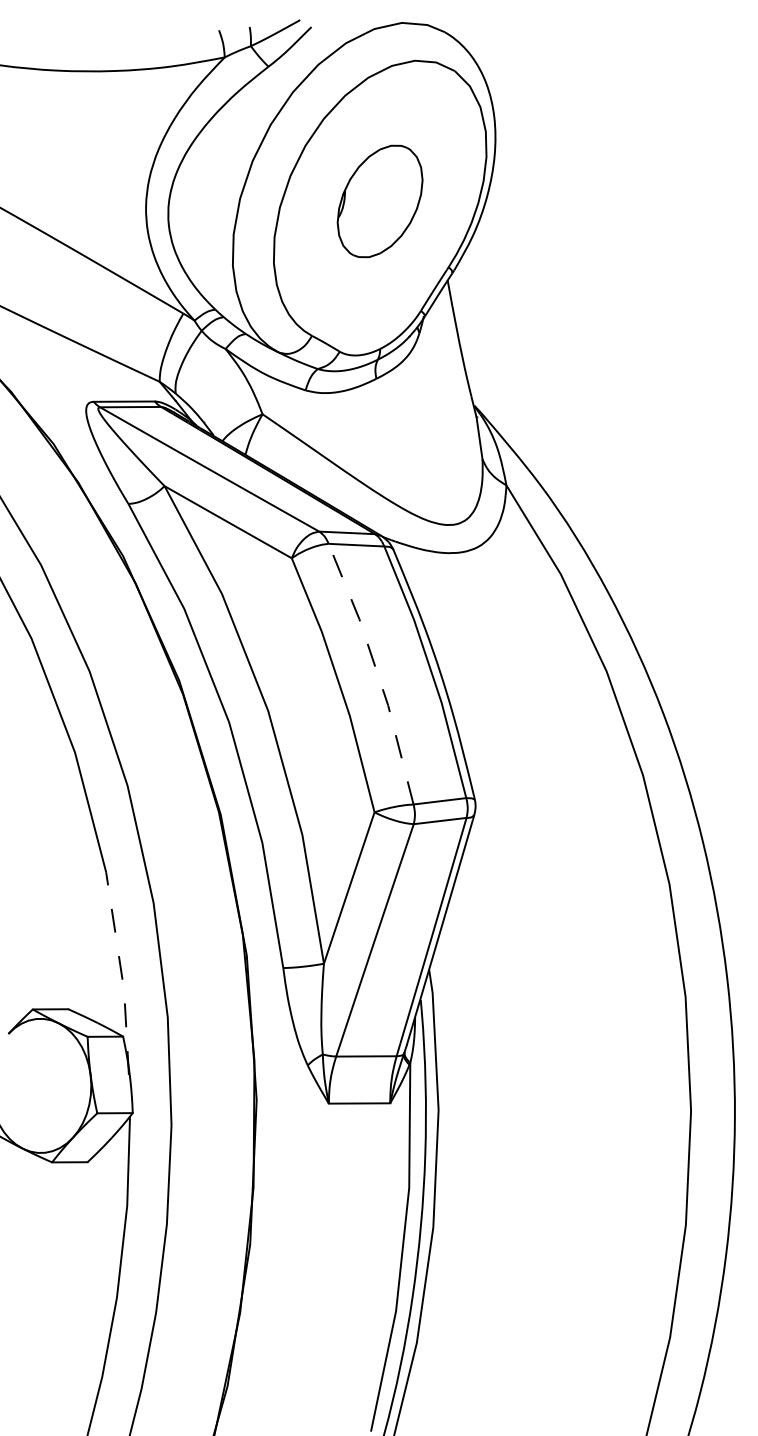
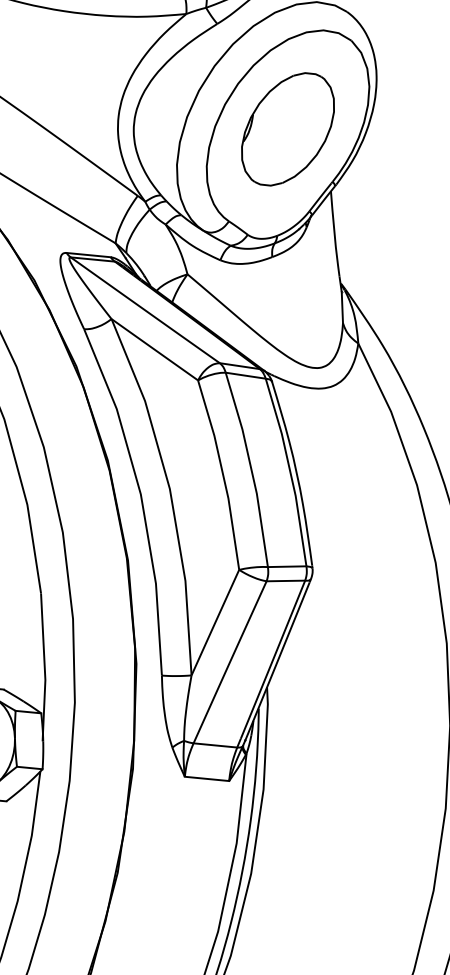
part: (379, 201) -> (287, 129), size x1.43
line: (377, 672) -> (251, 469), dashed -> solid
line: (121, 973) -> (44, 667), dashed -> solid

